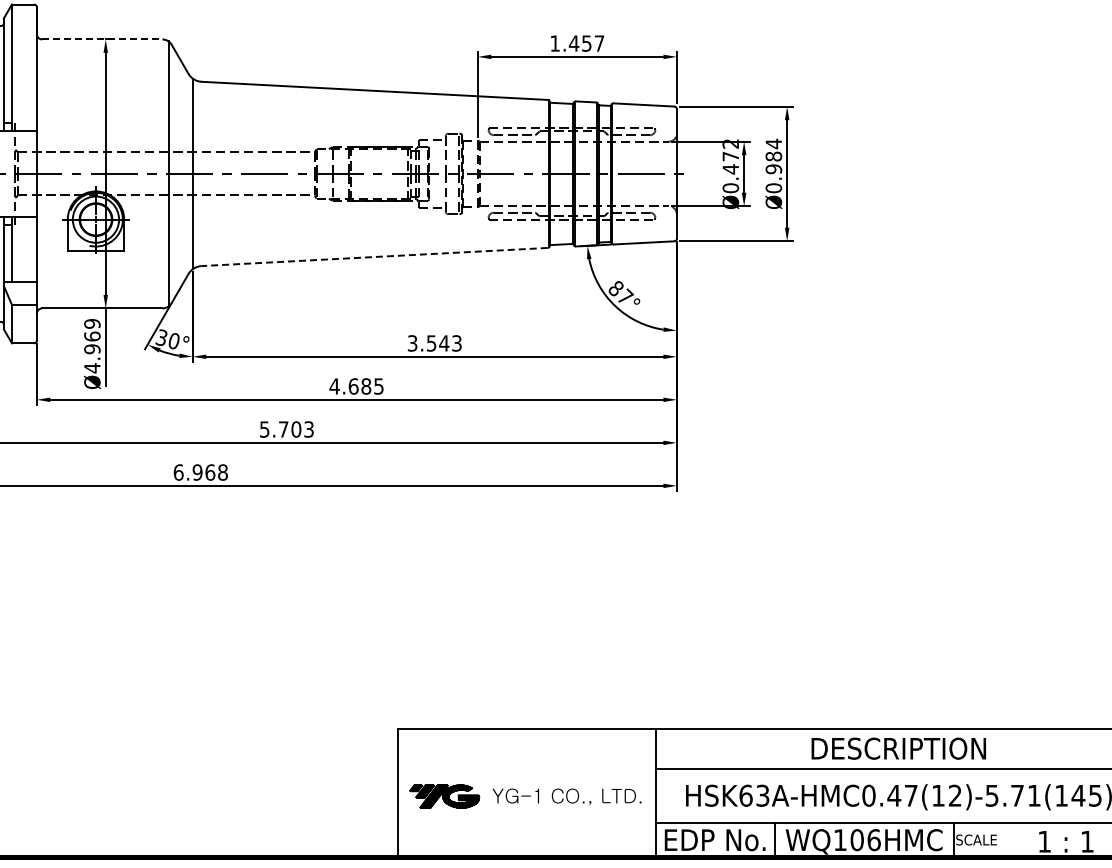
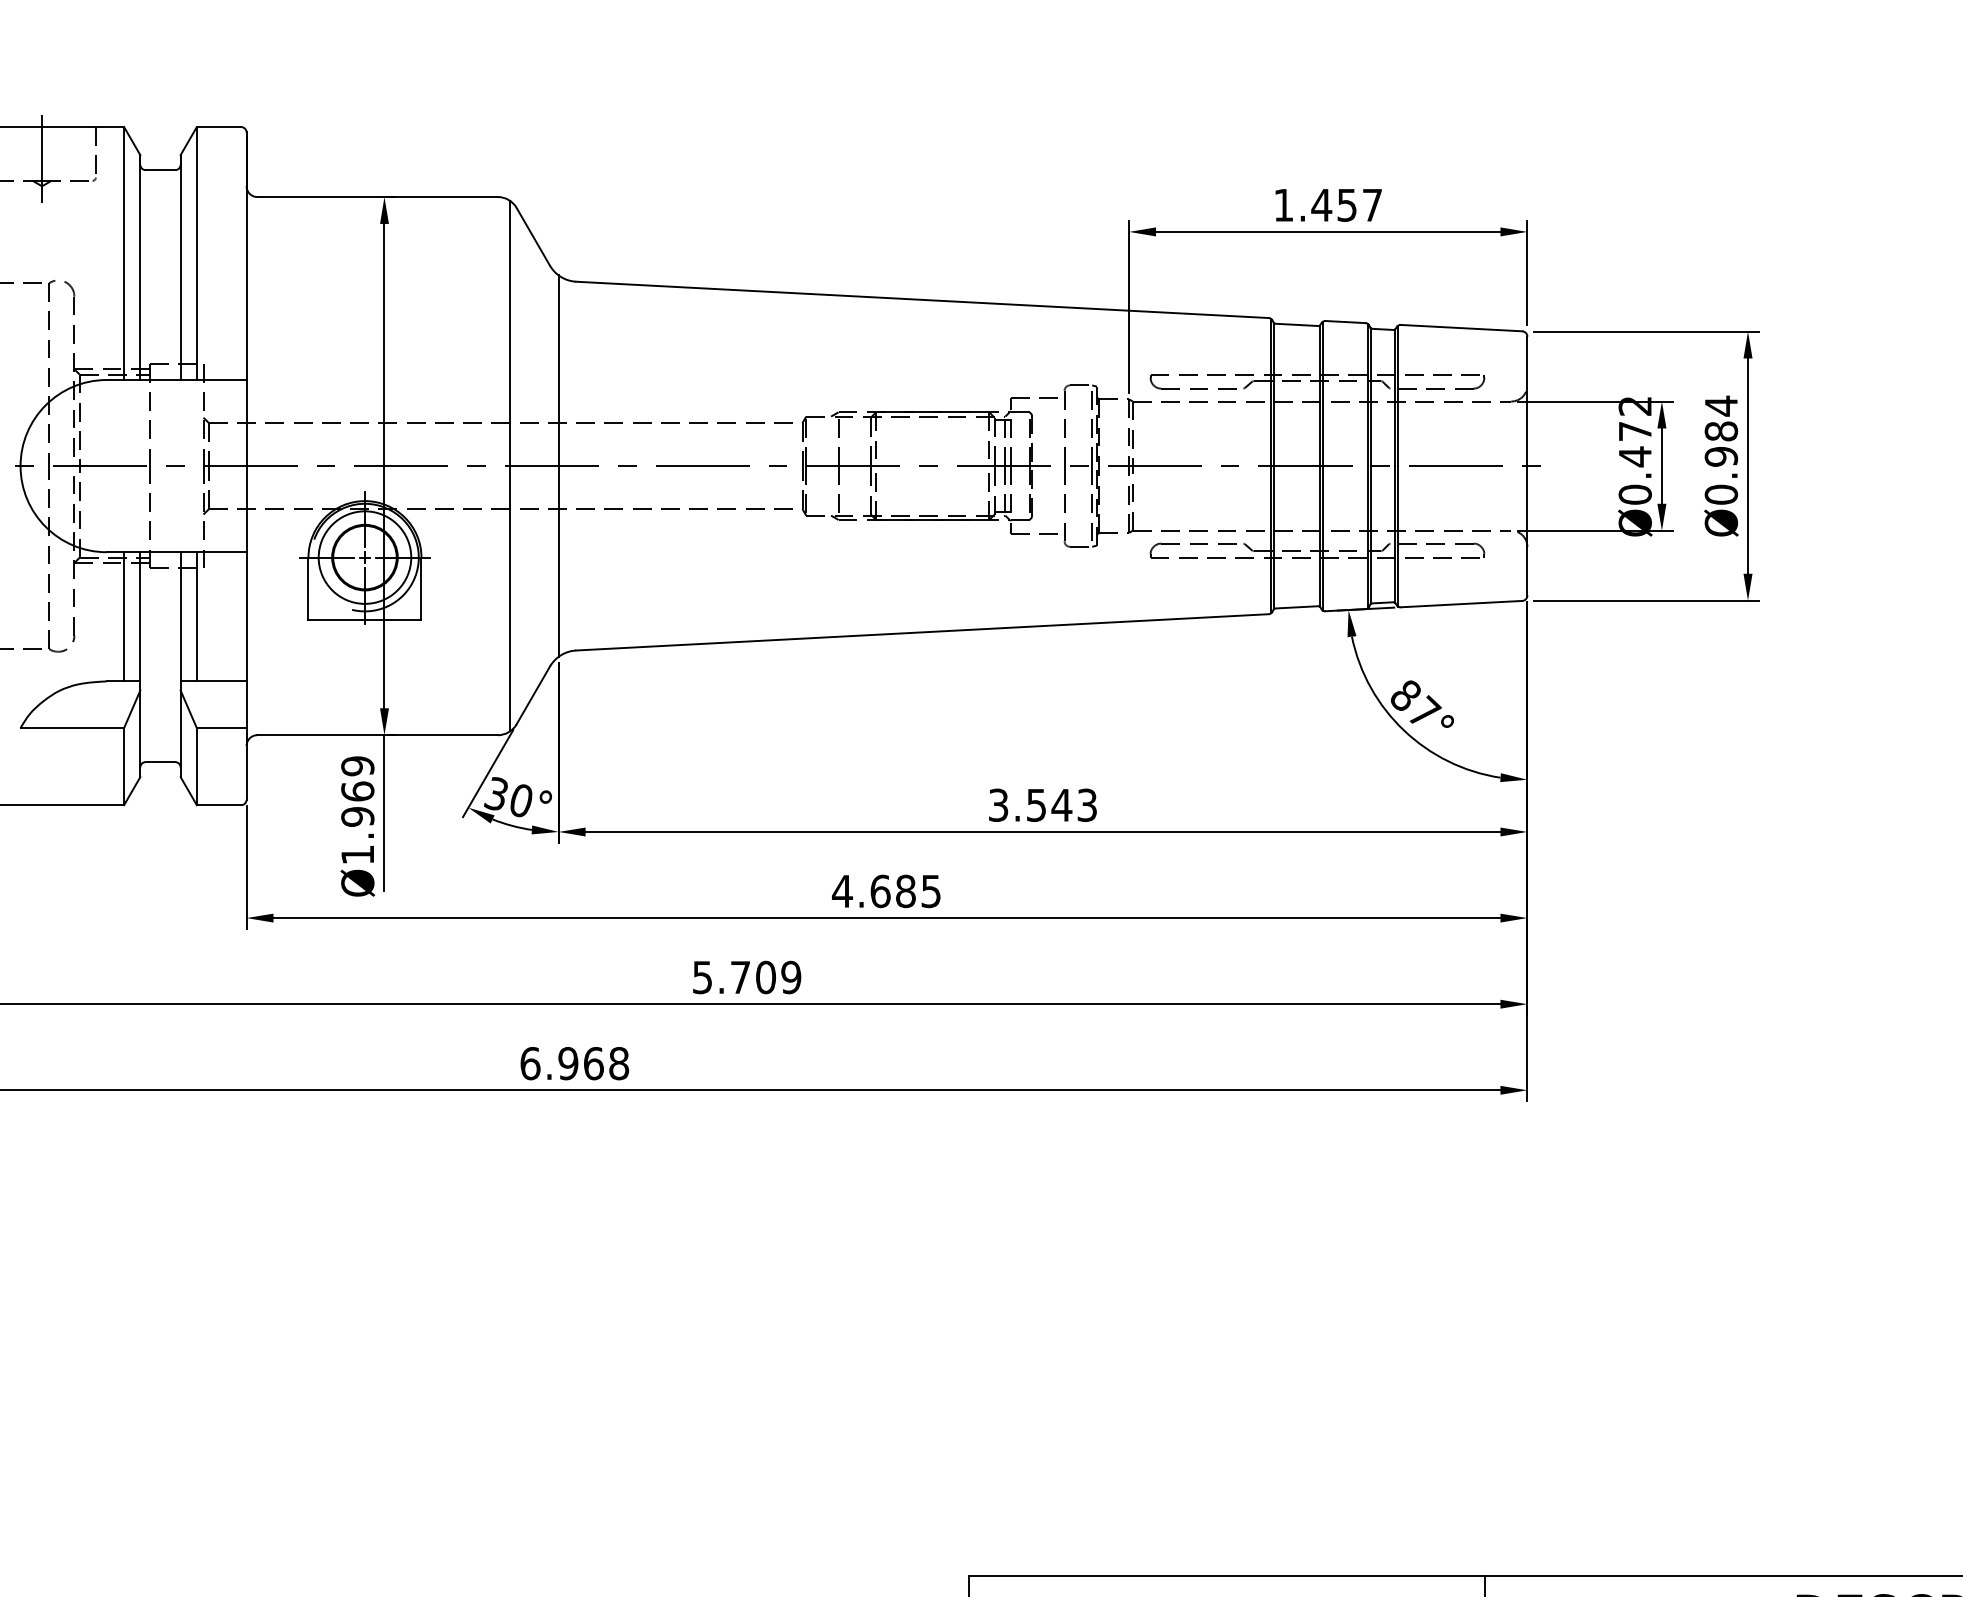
line: (102, 39) -> (377, 197), dashed -> solid
line: (374, 257) -> (922, 633), dashed -> solid
text: (92, 368) -> (357, 855), Ø4.969 -> Ø1.969
text: (308, 429) -> (790, 977), 5.703 -> 5.709

